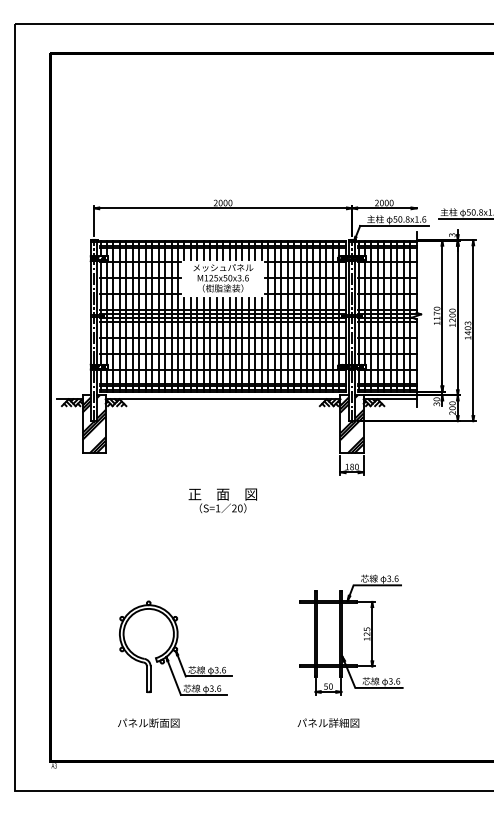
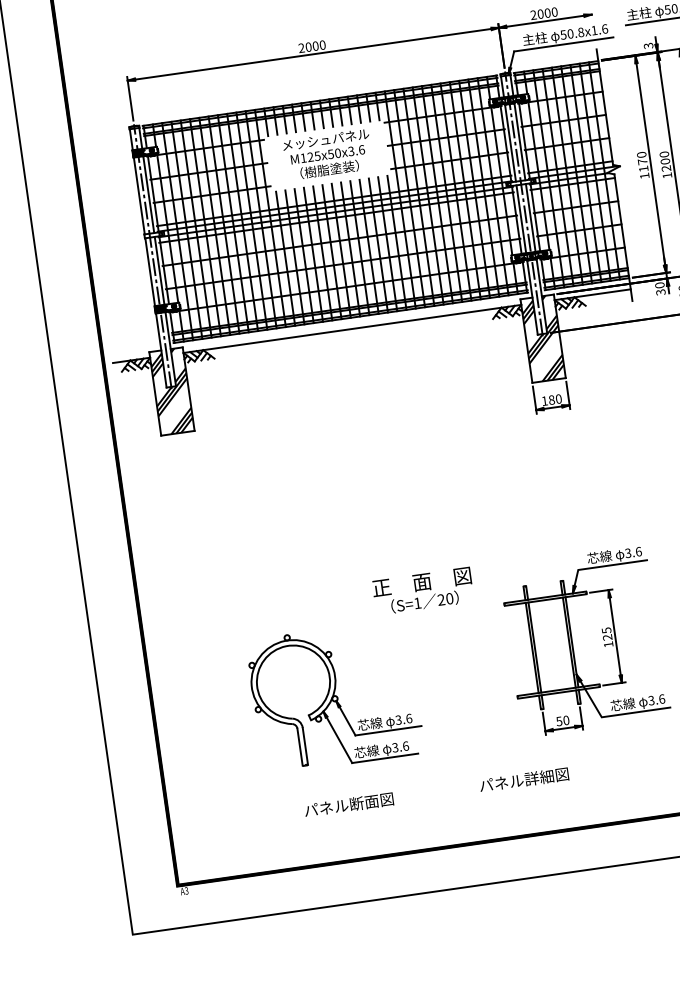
text: (222, 500) -> (422, 590), moved
text: (148, 722) -> (348, 804), moved
text: (328, 722) -> (524, 779), moved

